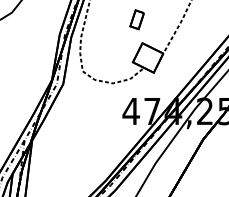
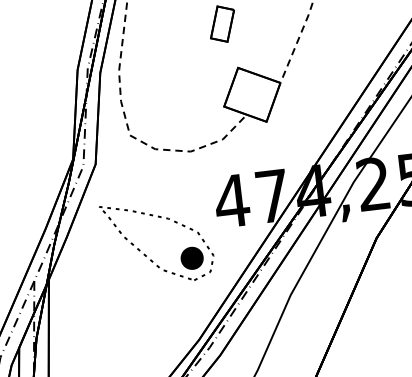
part: (84, 133) -> (147, 254), added

